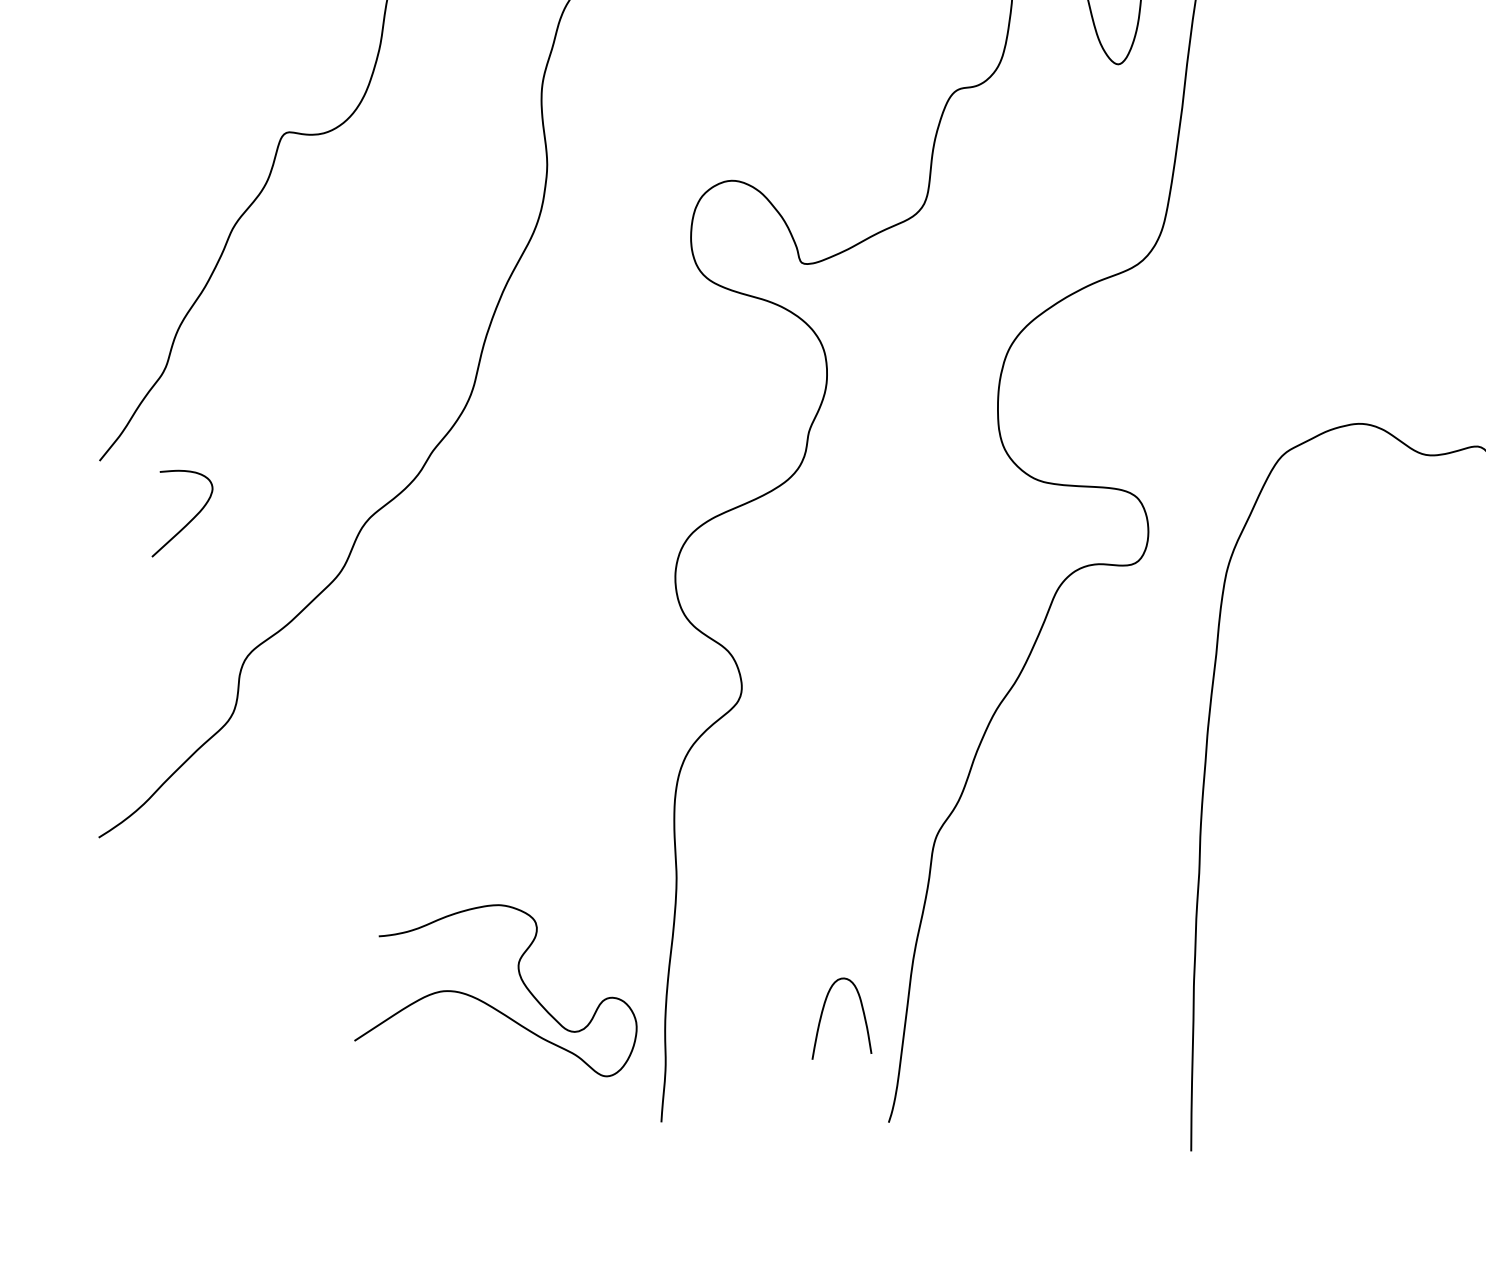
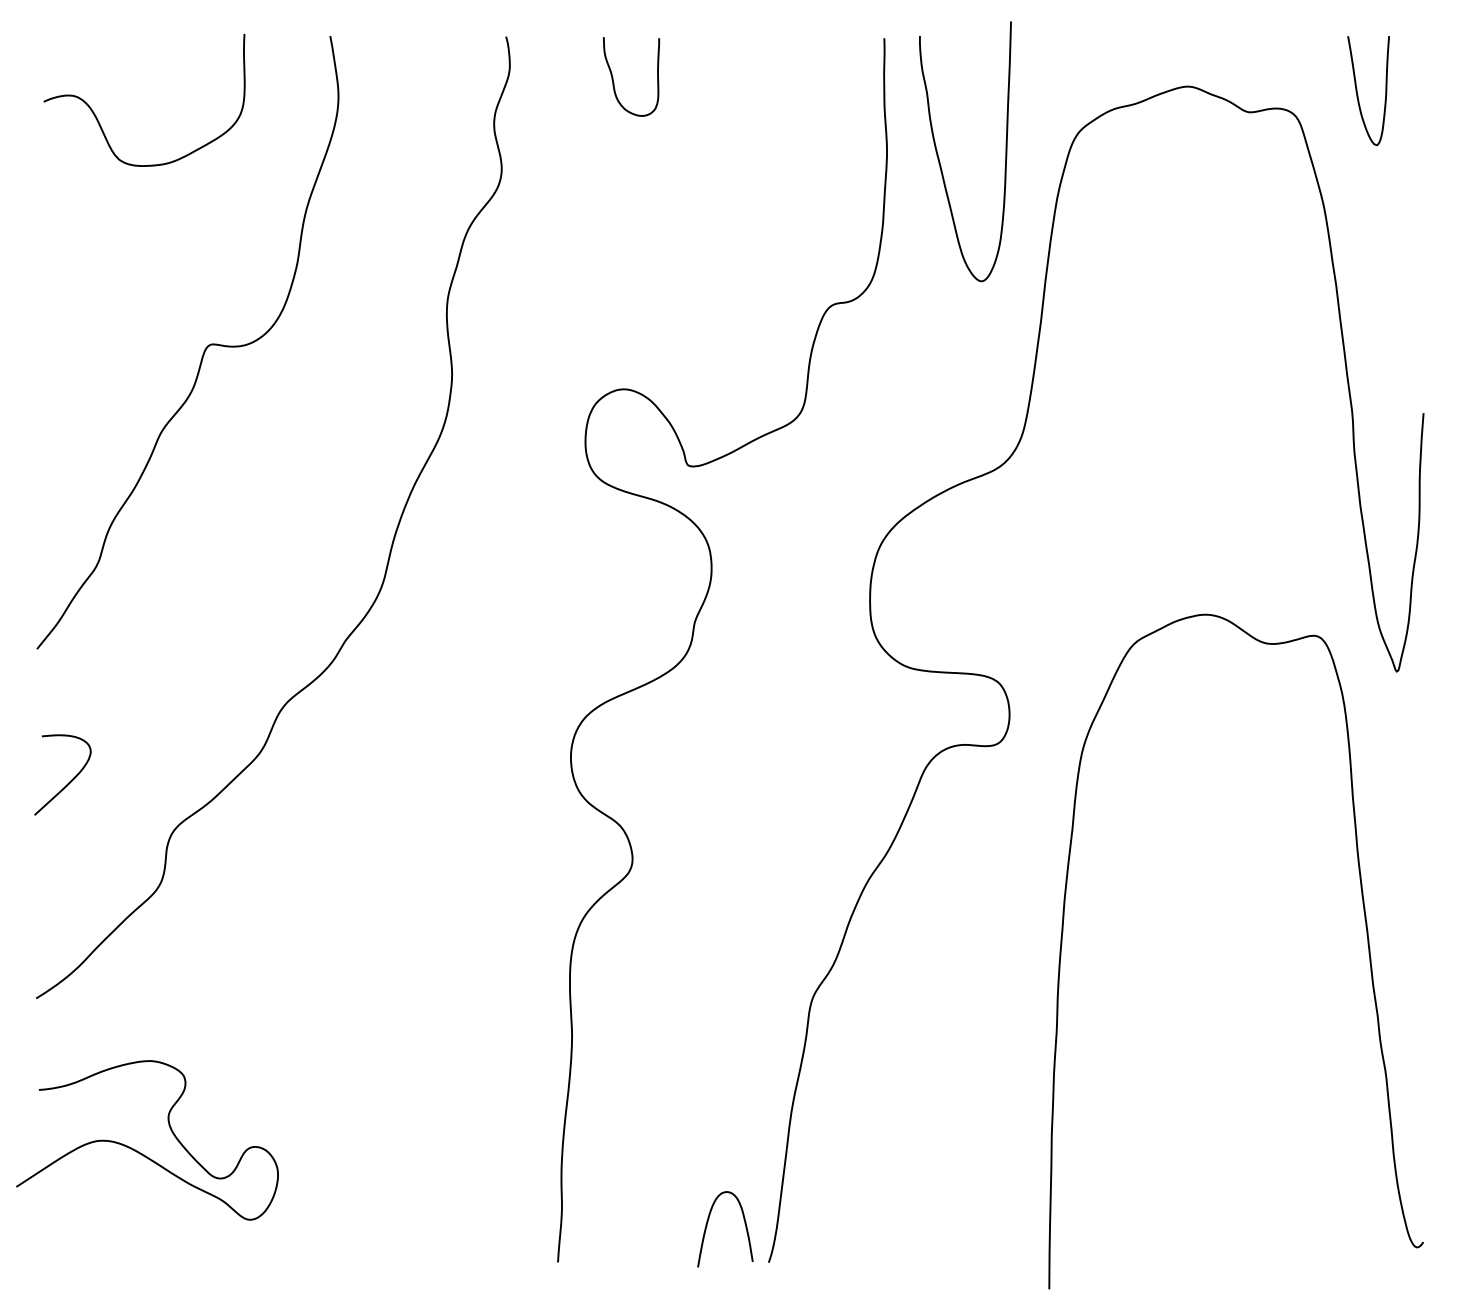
curve: (189, 520) -> (69, 781), moved
curve: (487, 1002) -> (139, 1151), moved
curve: (822, 1015) -> (707, 1226), moved

